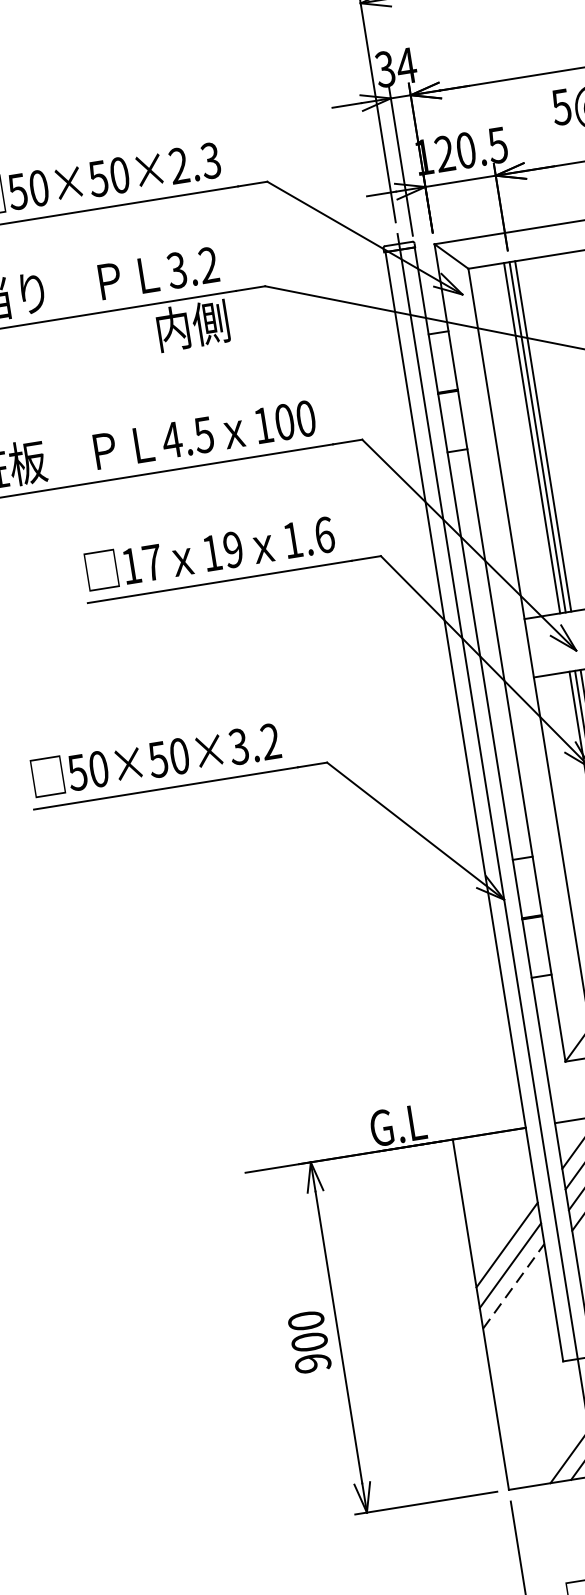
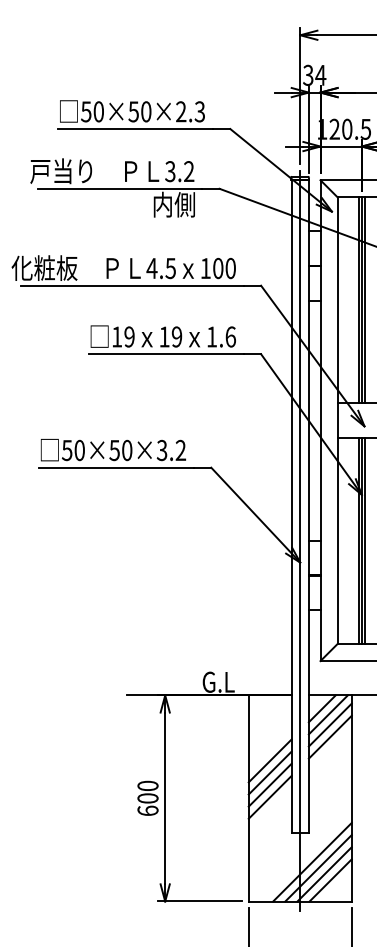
text: (152, 561) -> (129, 336), 17 -> 19
line: (514, 1285) -> (270, 784), dashed -> solid
line: (515, 1305) -> (269, 796), added
text: (312, 1362) -> (147, 810), 900 -> 600

